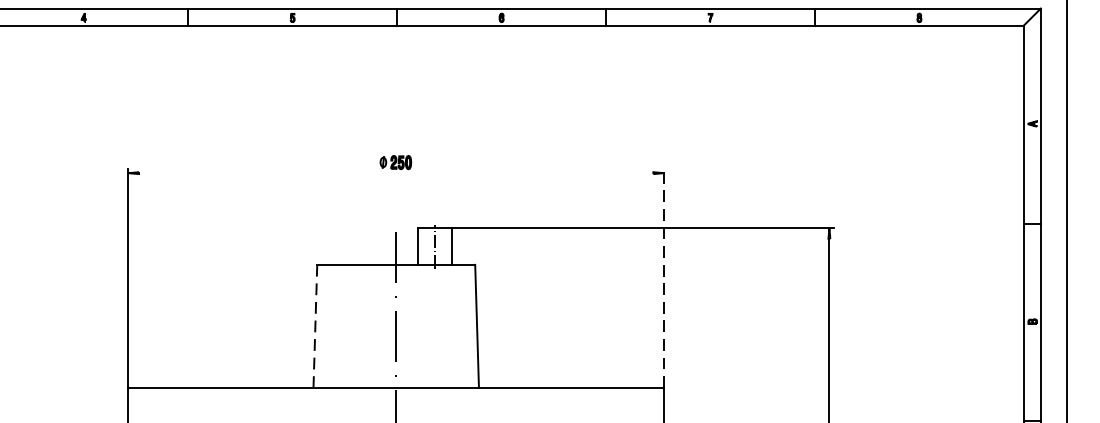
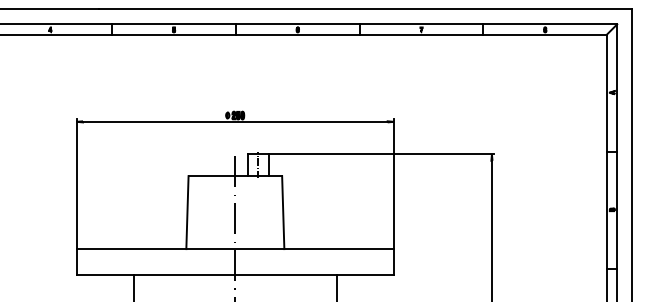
line: (396, 172) -> (235, 121), added
line: (664, 278) -> (394, 184), dashed -> solid
line: (315, 326) -> (187, 212), dashed -> solid

